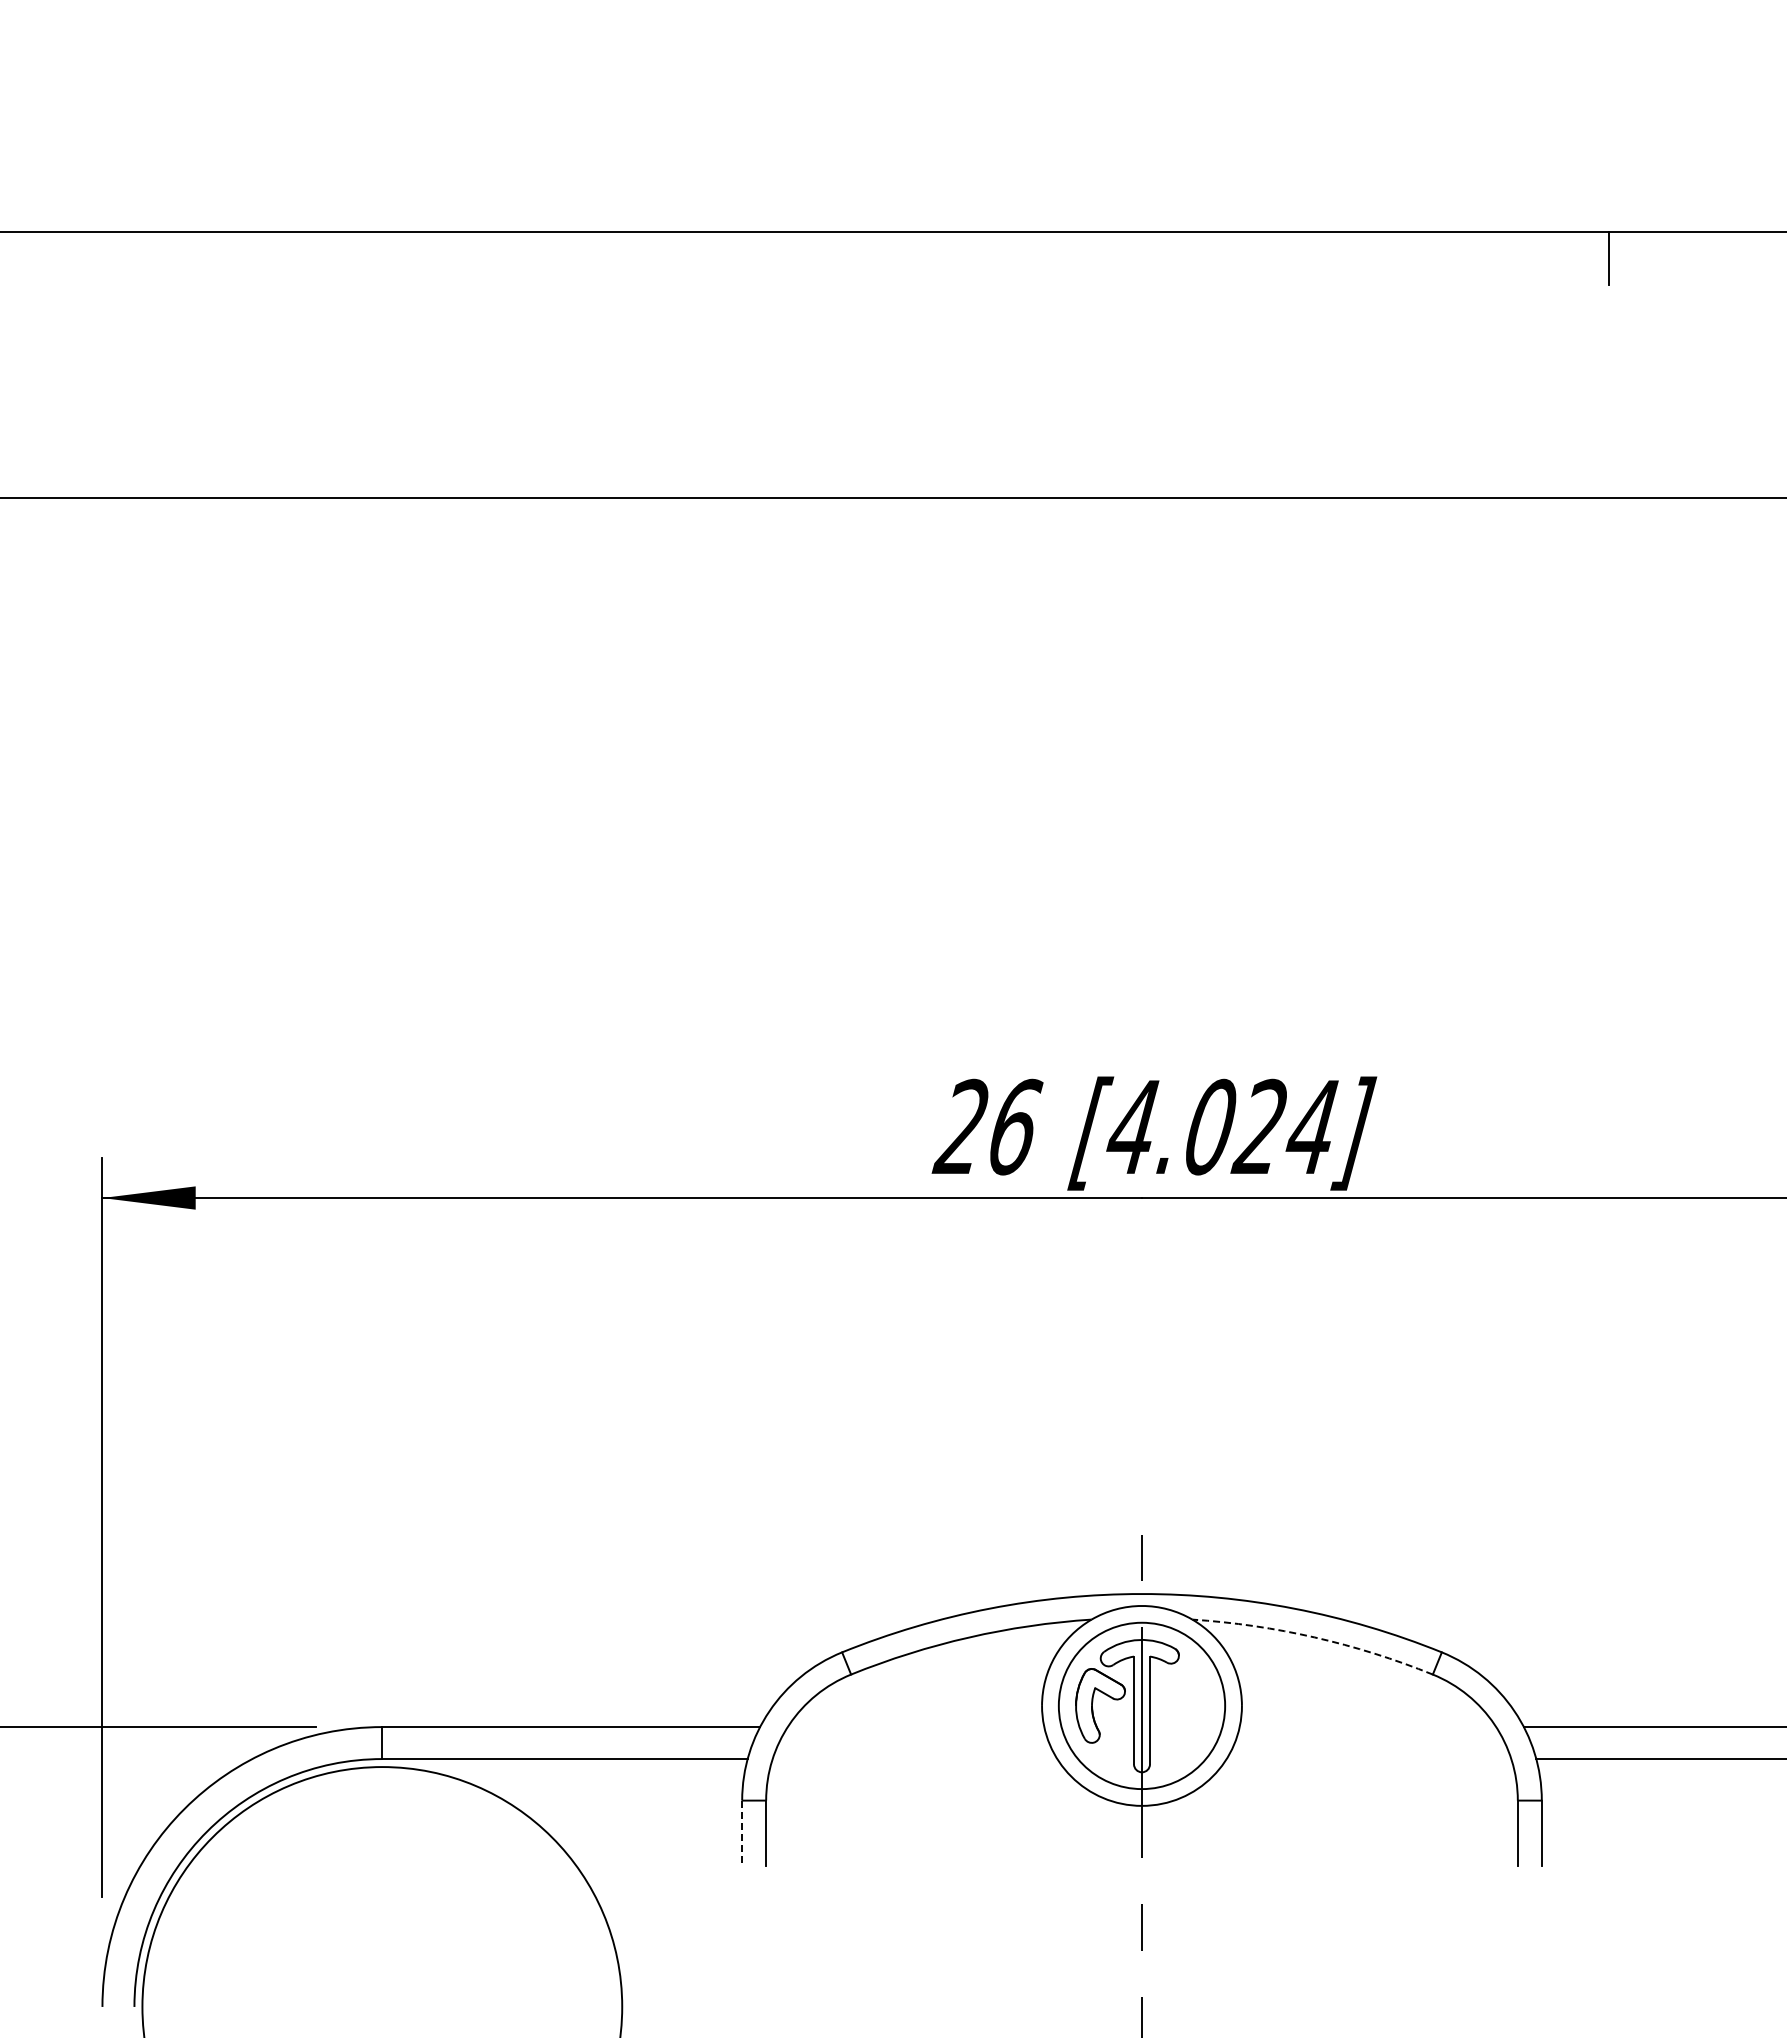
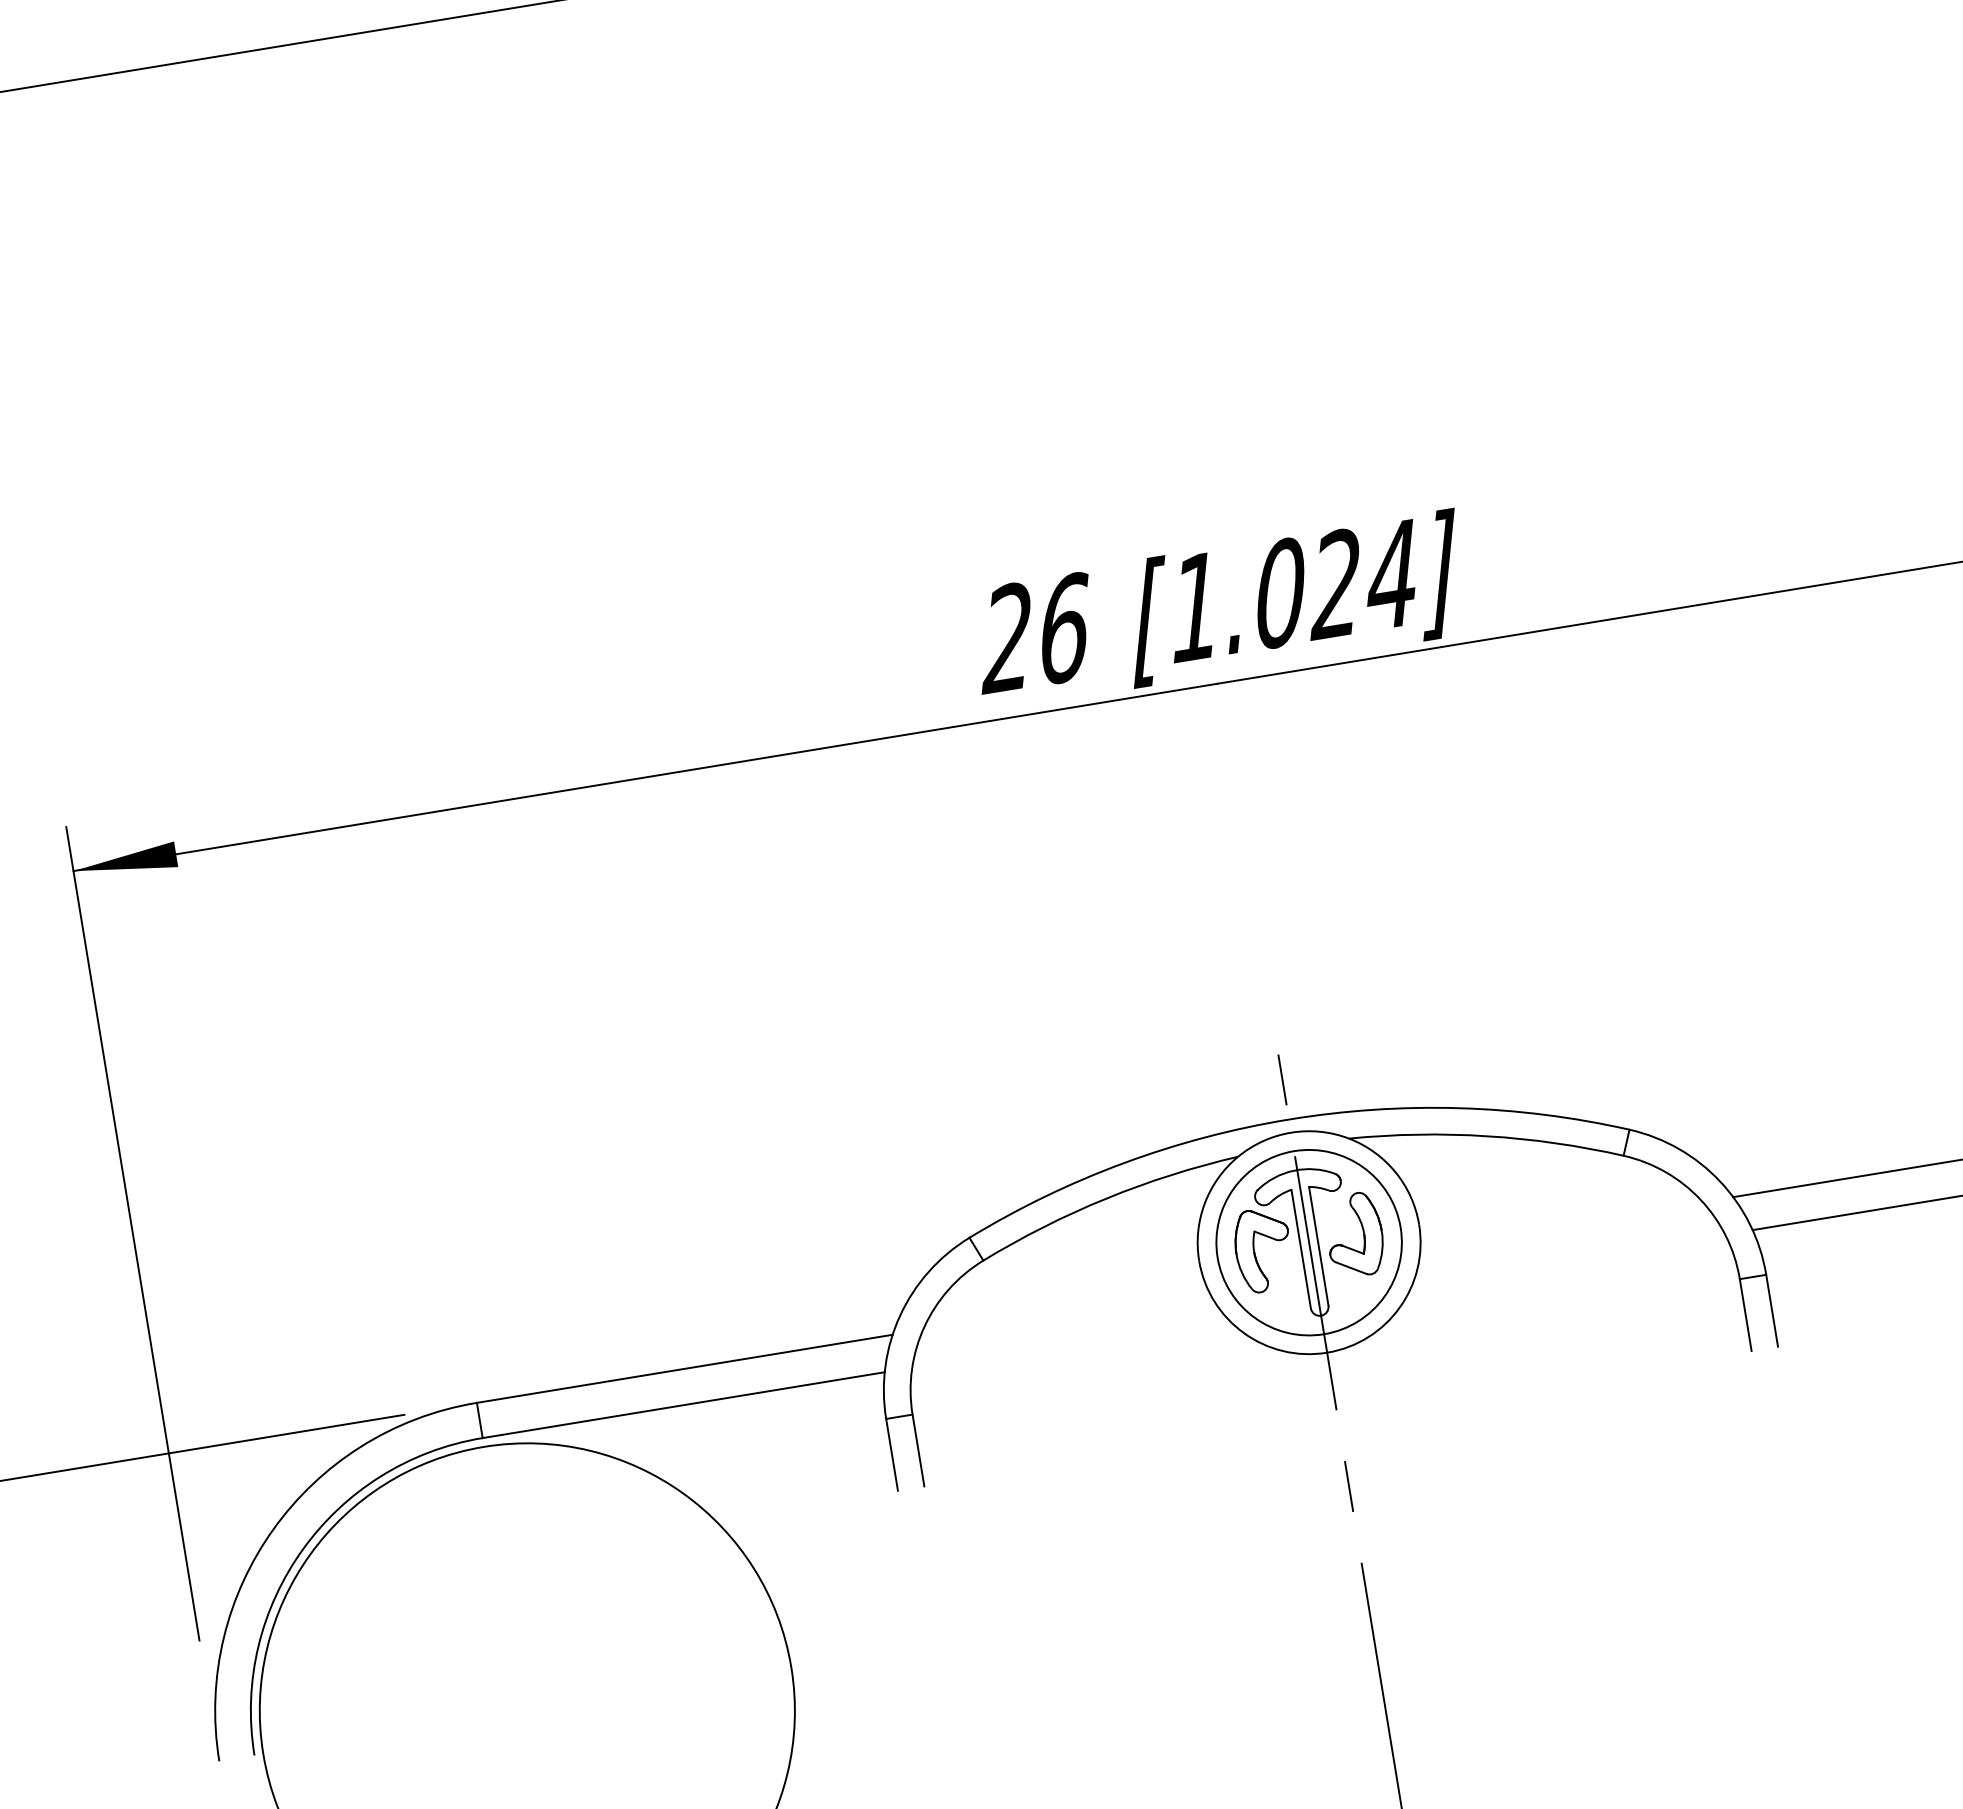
text: (1132, 1126) -> (1194, 606), [4.024] -> [1.024]
arc: (1314, 1637) -> (1486, 1136), dashed -> solid
part: (1191, 1705) -> (1363, 1233), added
line: (742, 1833) -> (892, 1455), dashed -> solid

